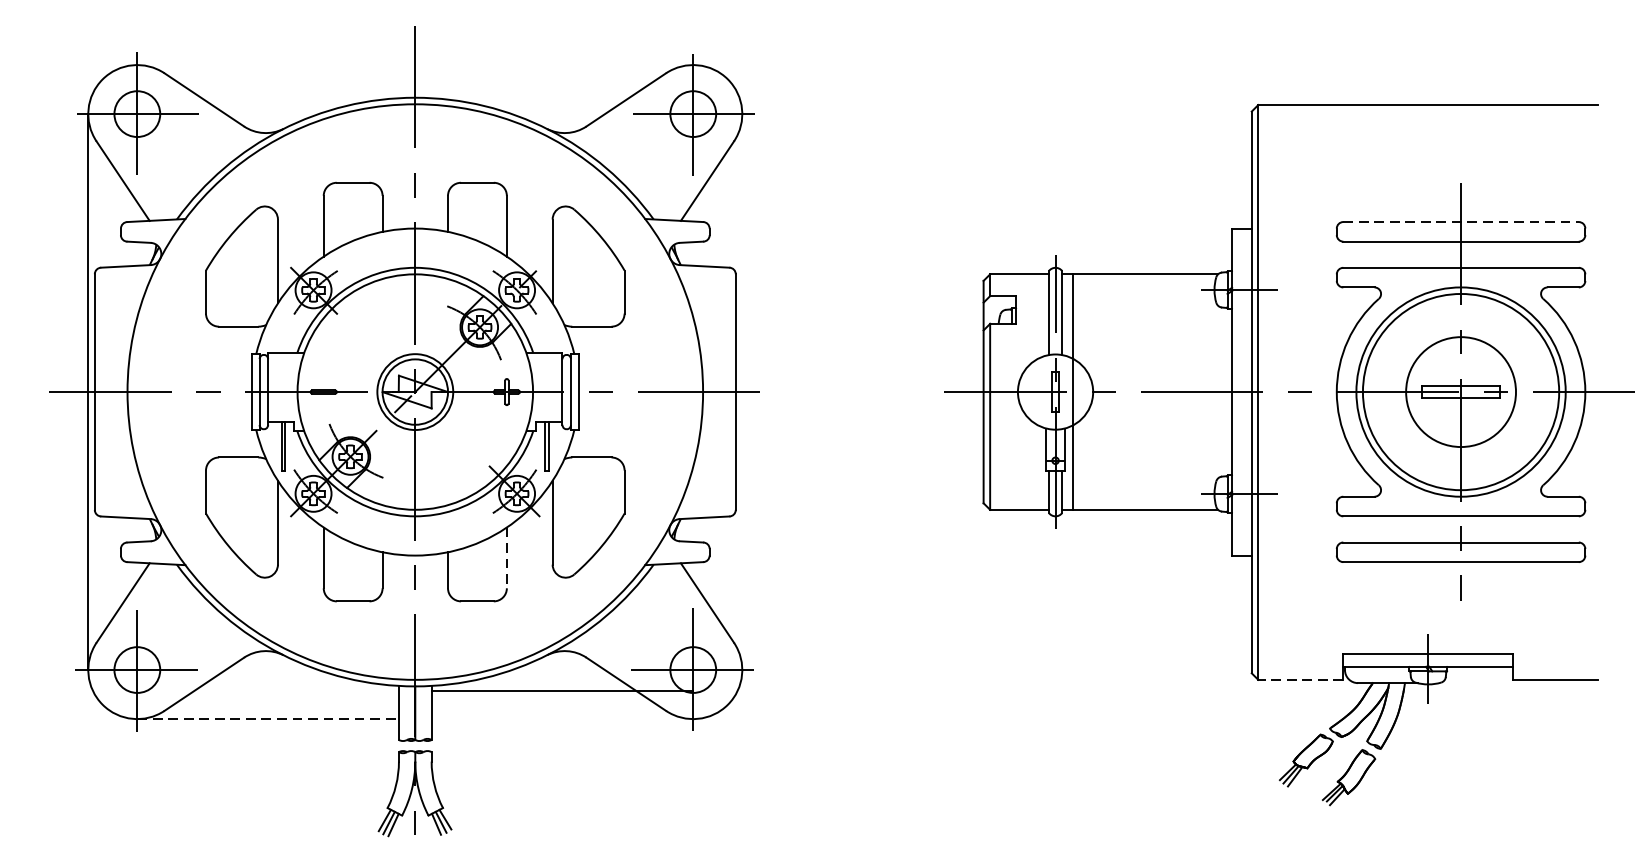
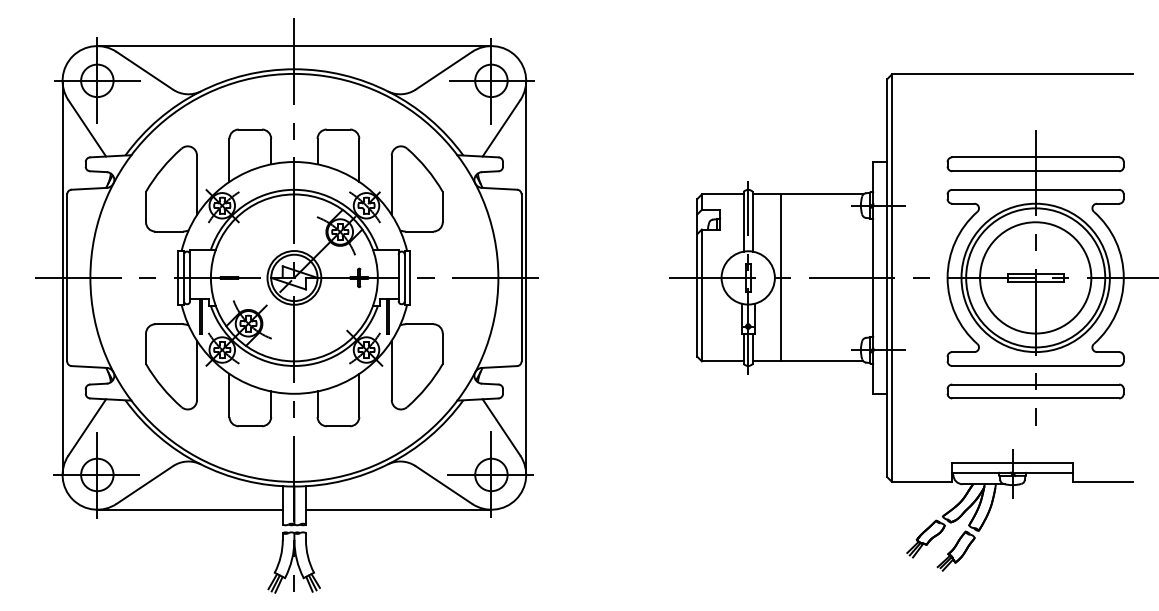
line: (415, 65) -> (294, 46), added
line: (1462, 222) -> (1036, 157), dashed -> solid
line: (742, 391) -> (526, 277), added
line: (1072, 391) -> (780, 277), moved
circle: (1460, 391) -> (1035, 277), size x1.43
line: (507, 557) -> (359, 395), dashed -> solid
line: (1299, 679) -> (921, 481), dashed -> solid
line: (562, 690) -> (398, 509), moved
line: (268, 718) -> (190, 509), dashed -> solid

